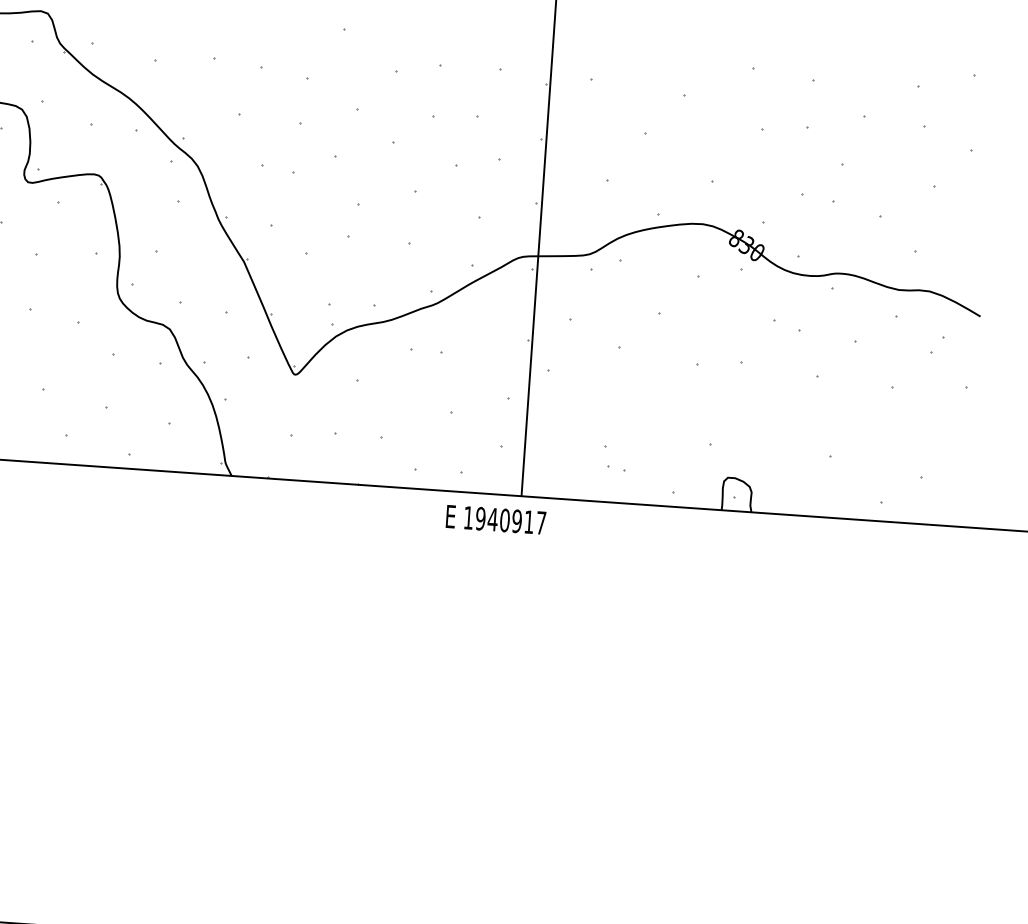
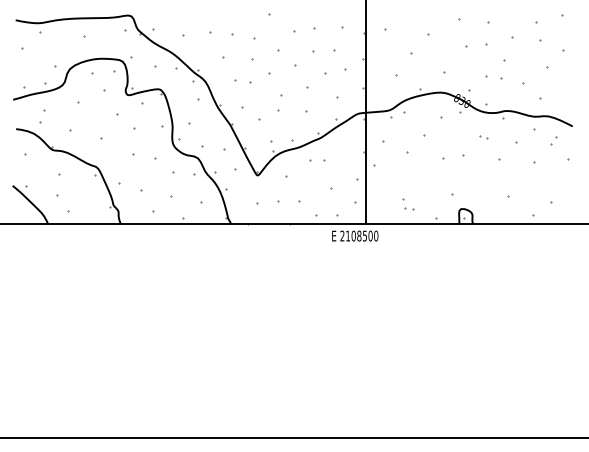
part: (786, 327) -> (483, 137), size x0.62
text: (505, 519) -> (359, 235), 1940917 -> 2108500

